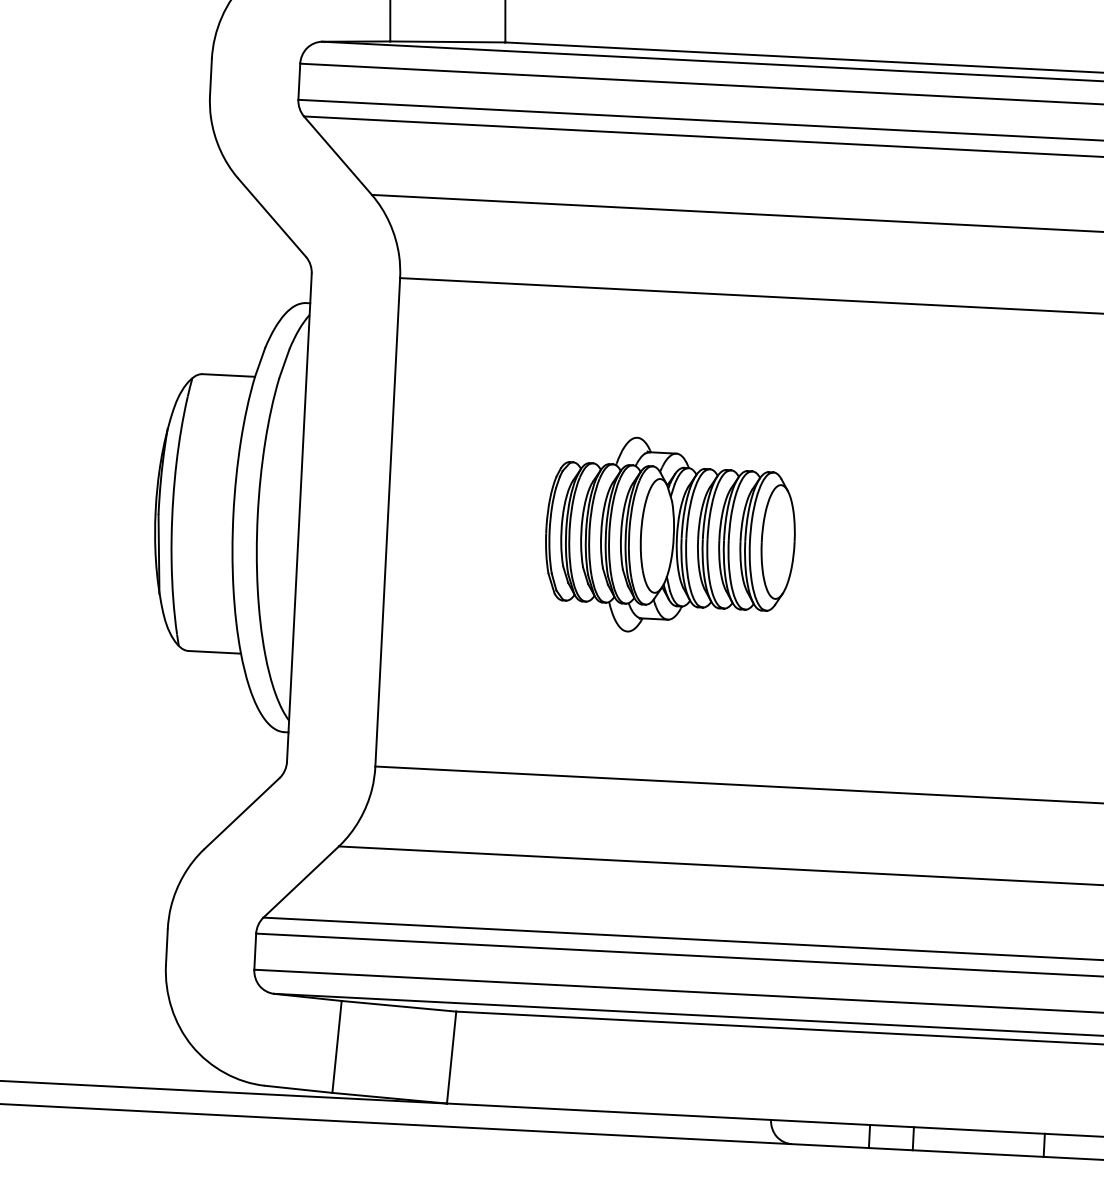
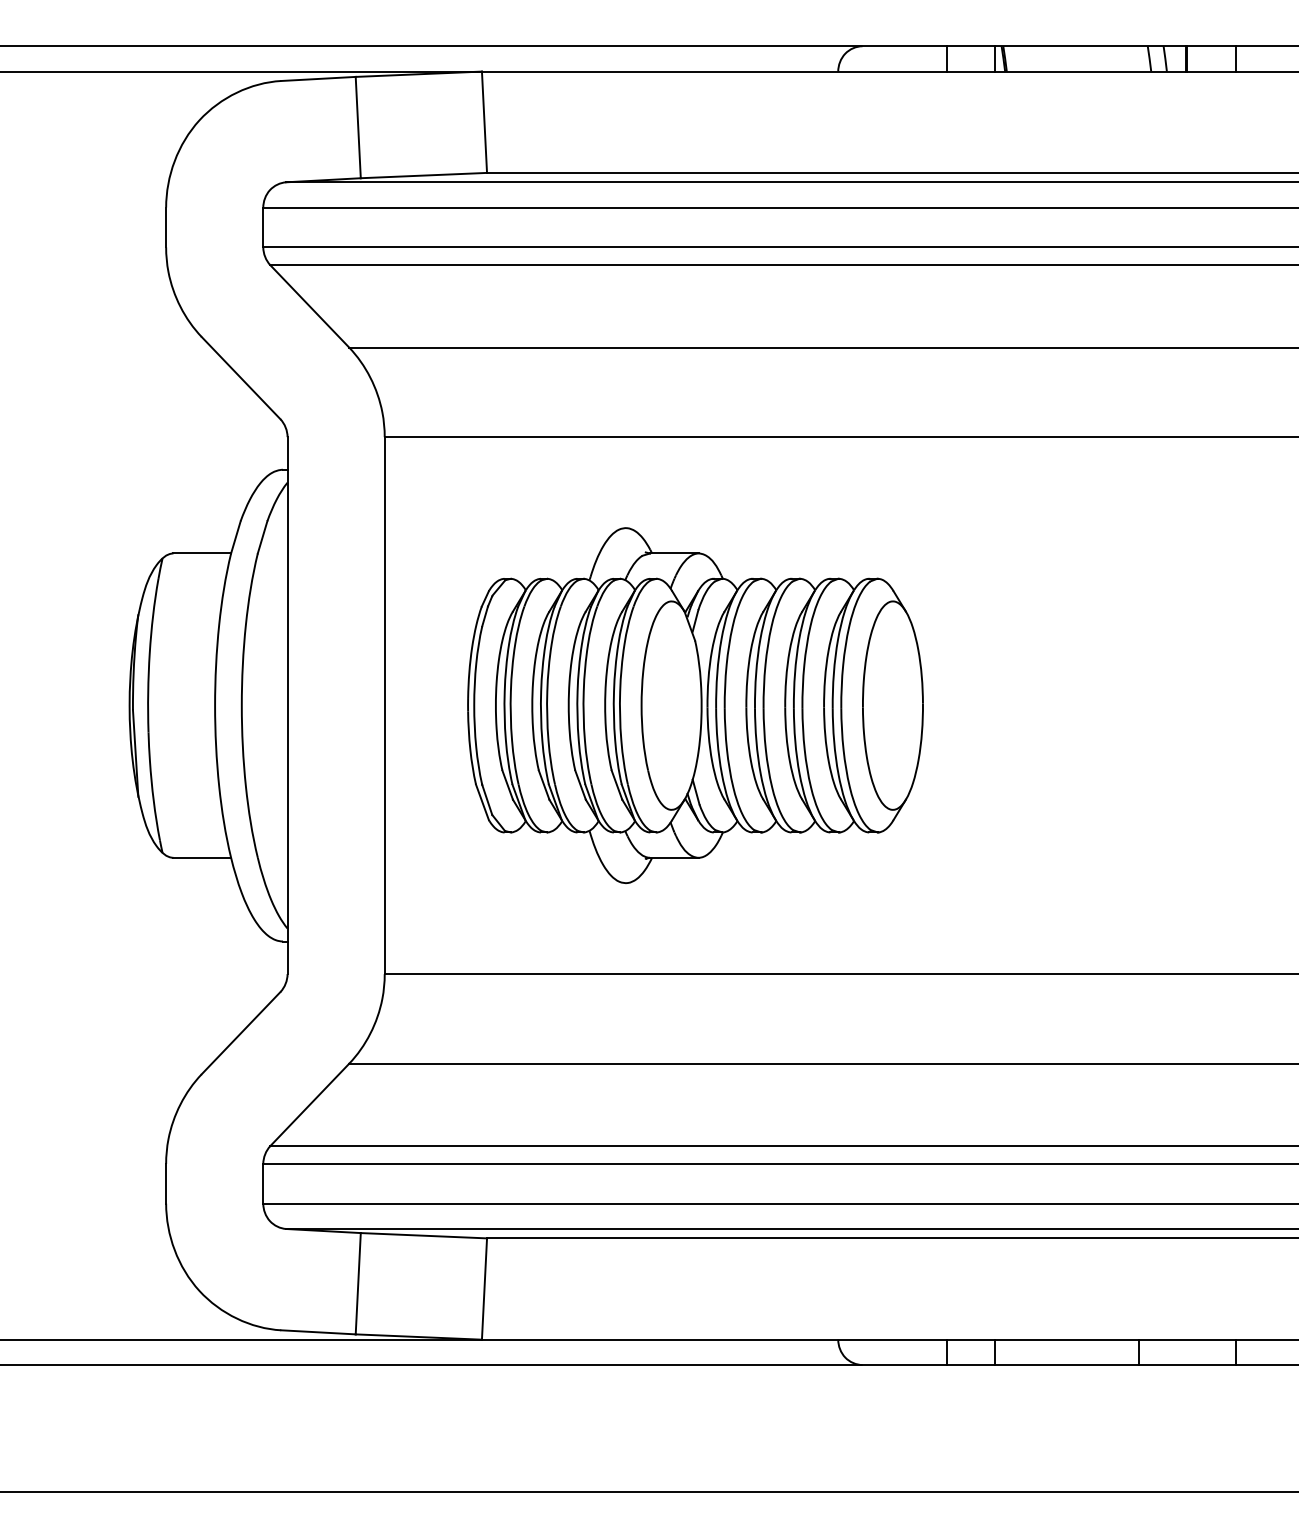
part: (670, 536) -> (695, 705), size x1.67

